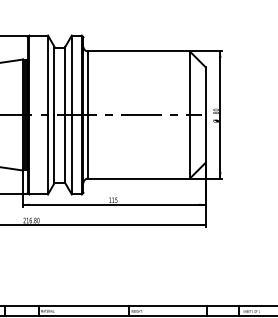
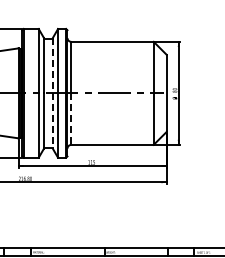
line: (64, 115) -> (52, 93), solid -> dashed
line: (88, 147) -> (71, 119), solid -> dashed

